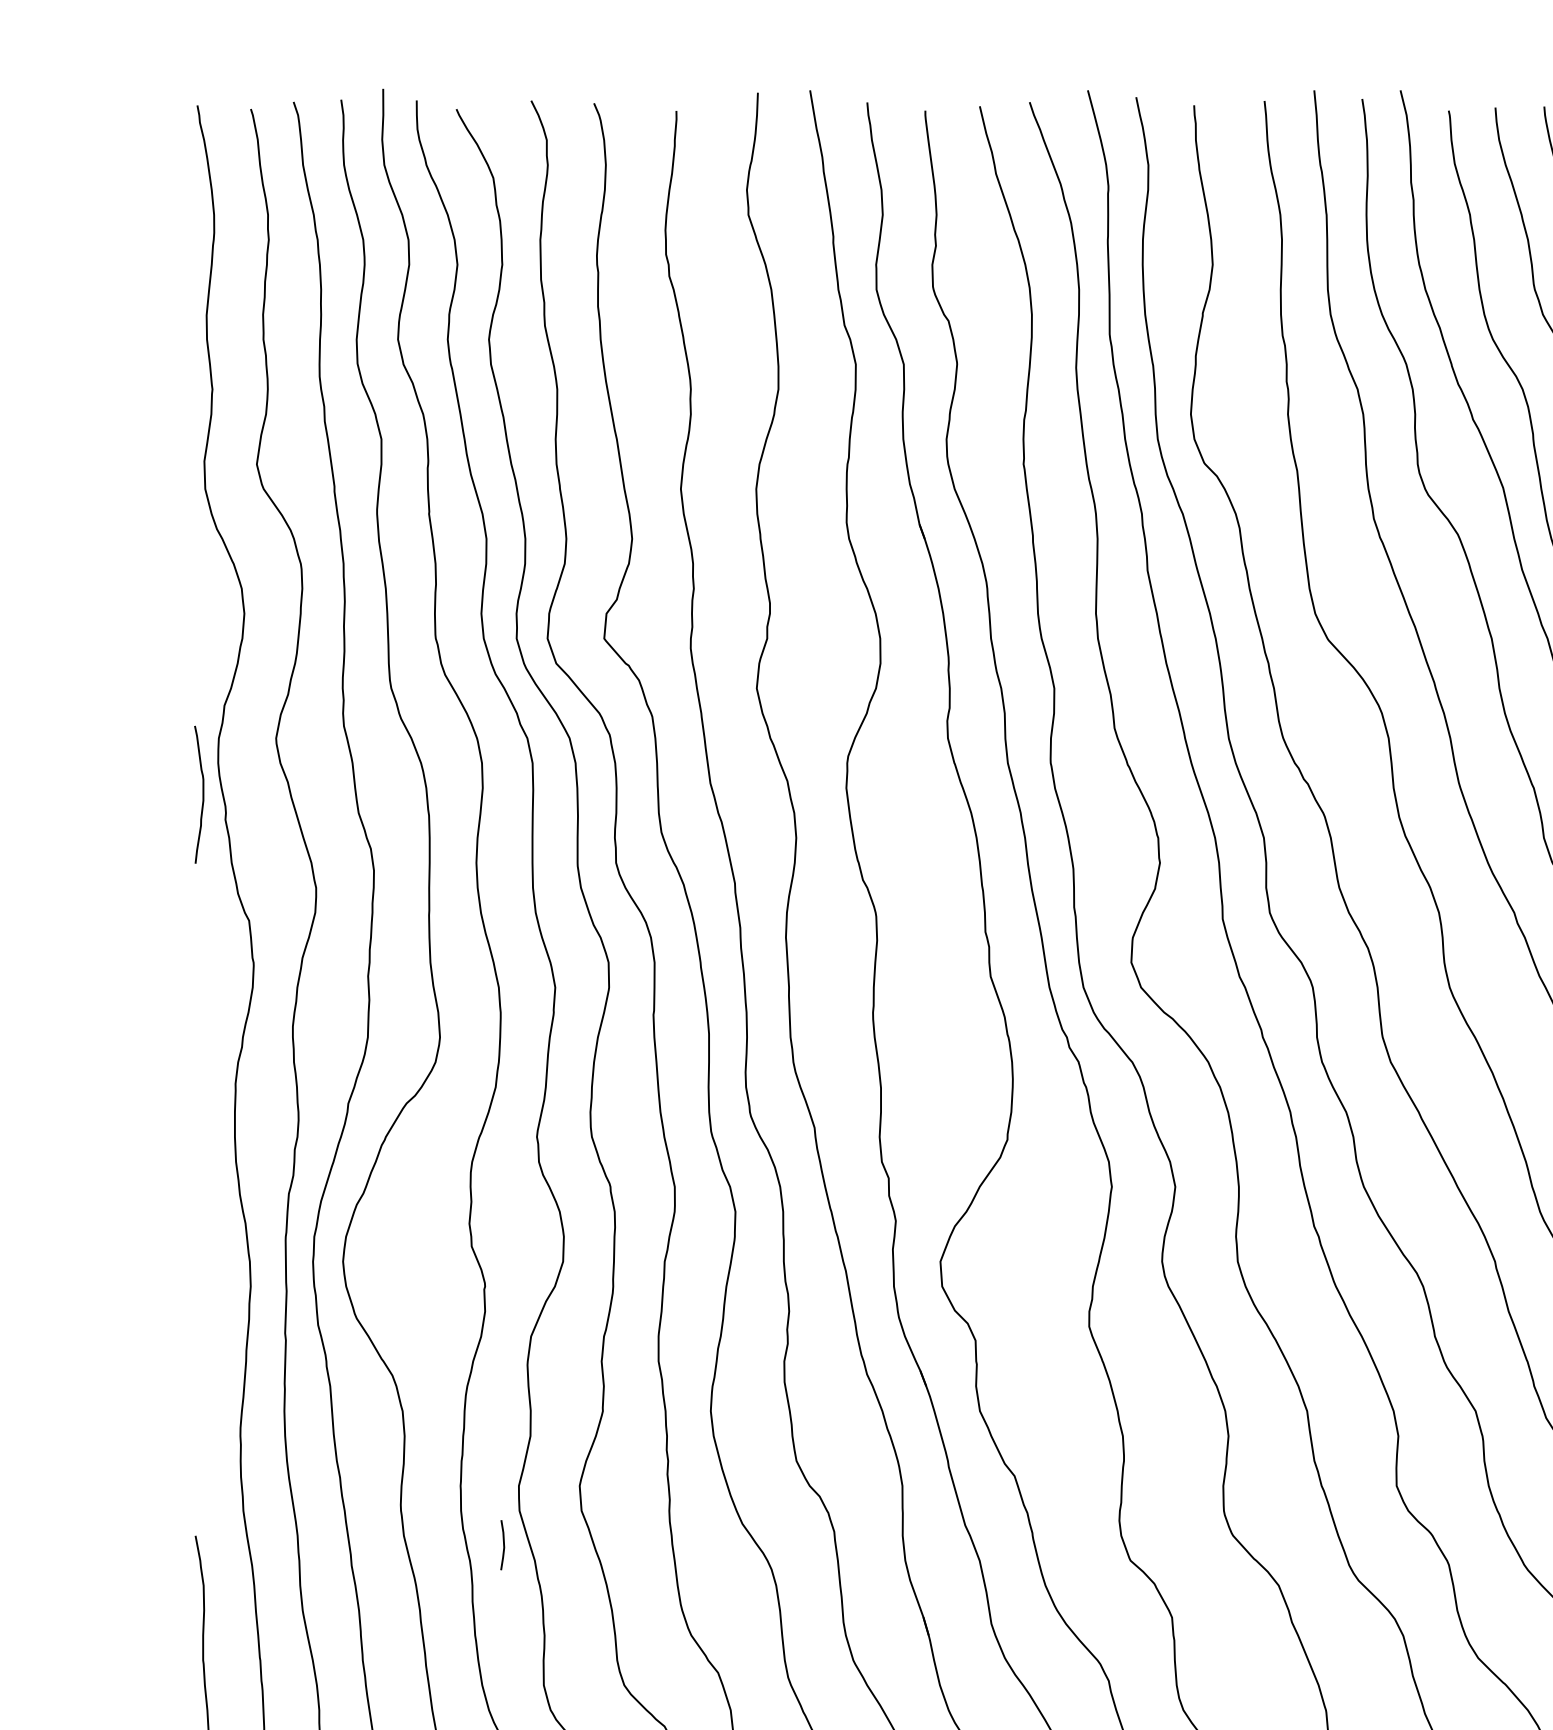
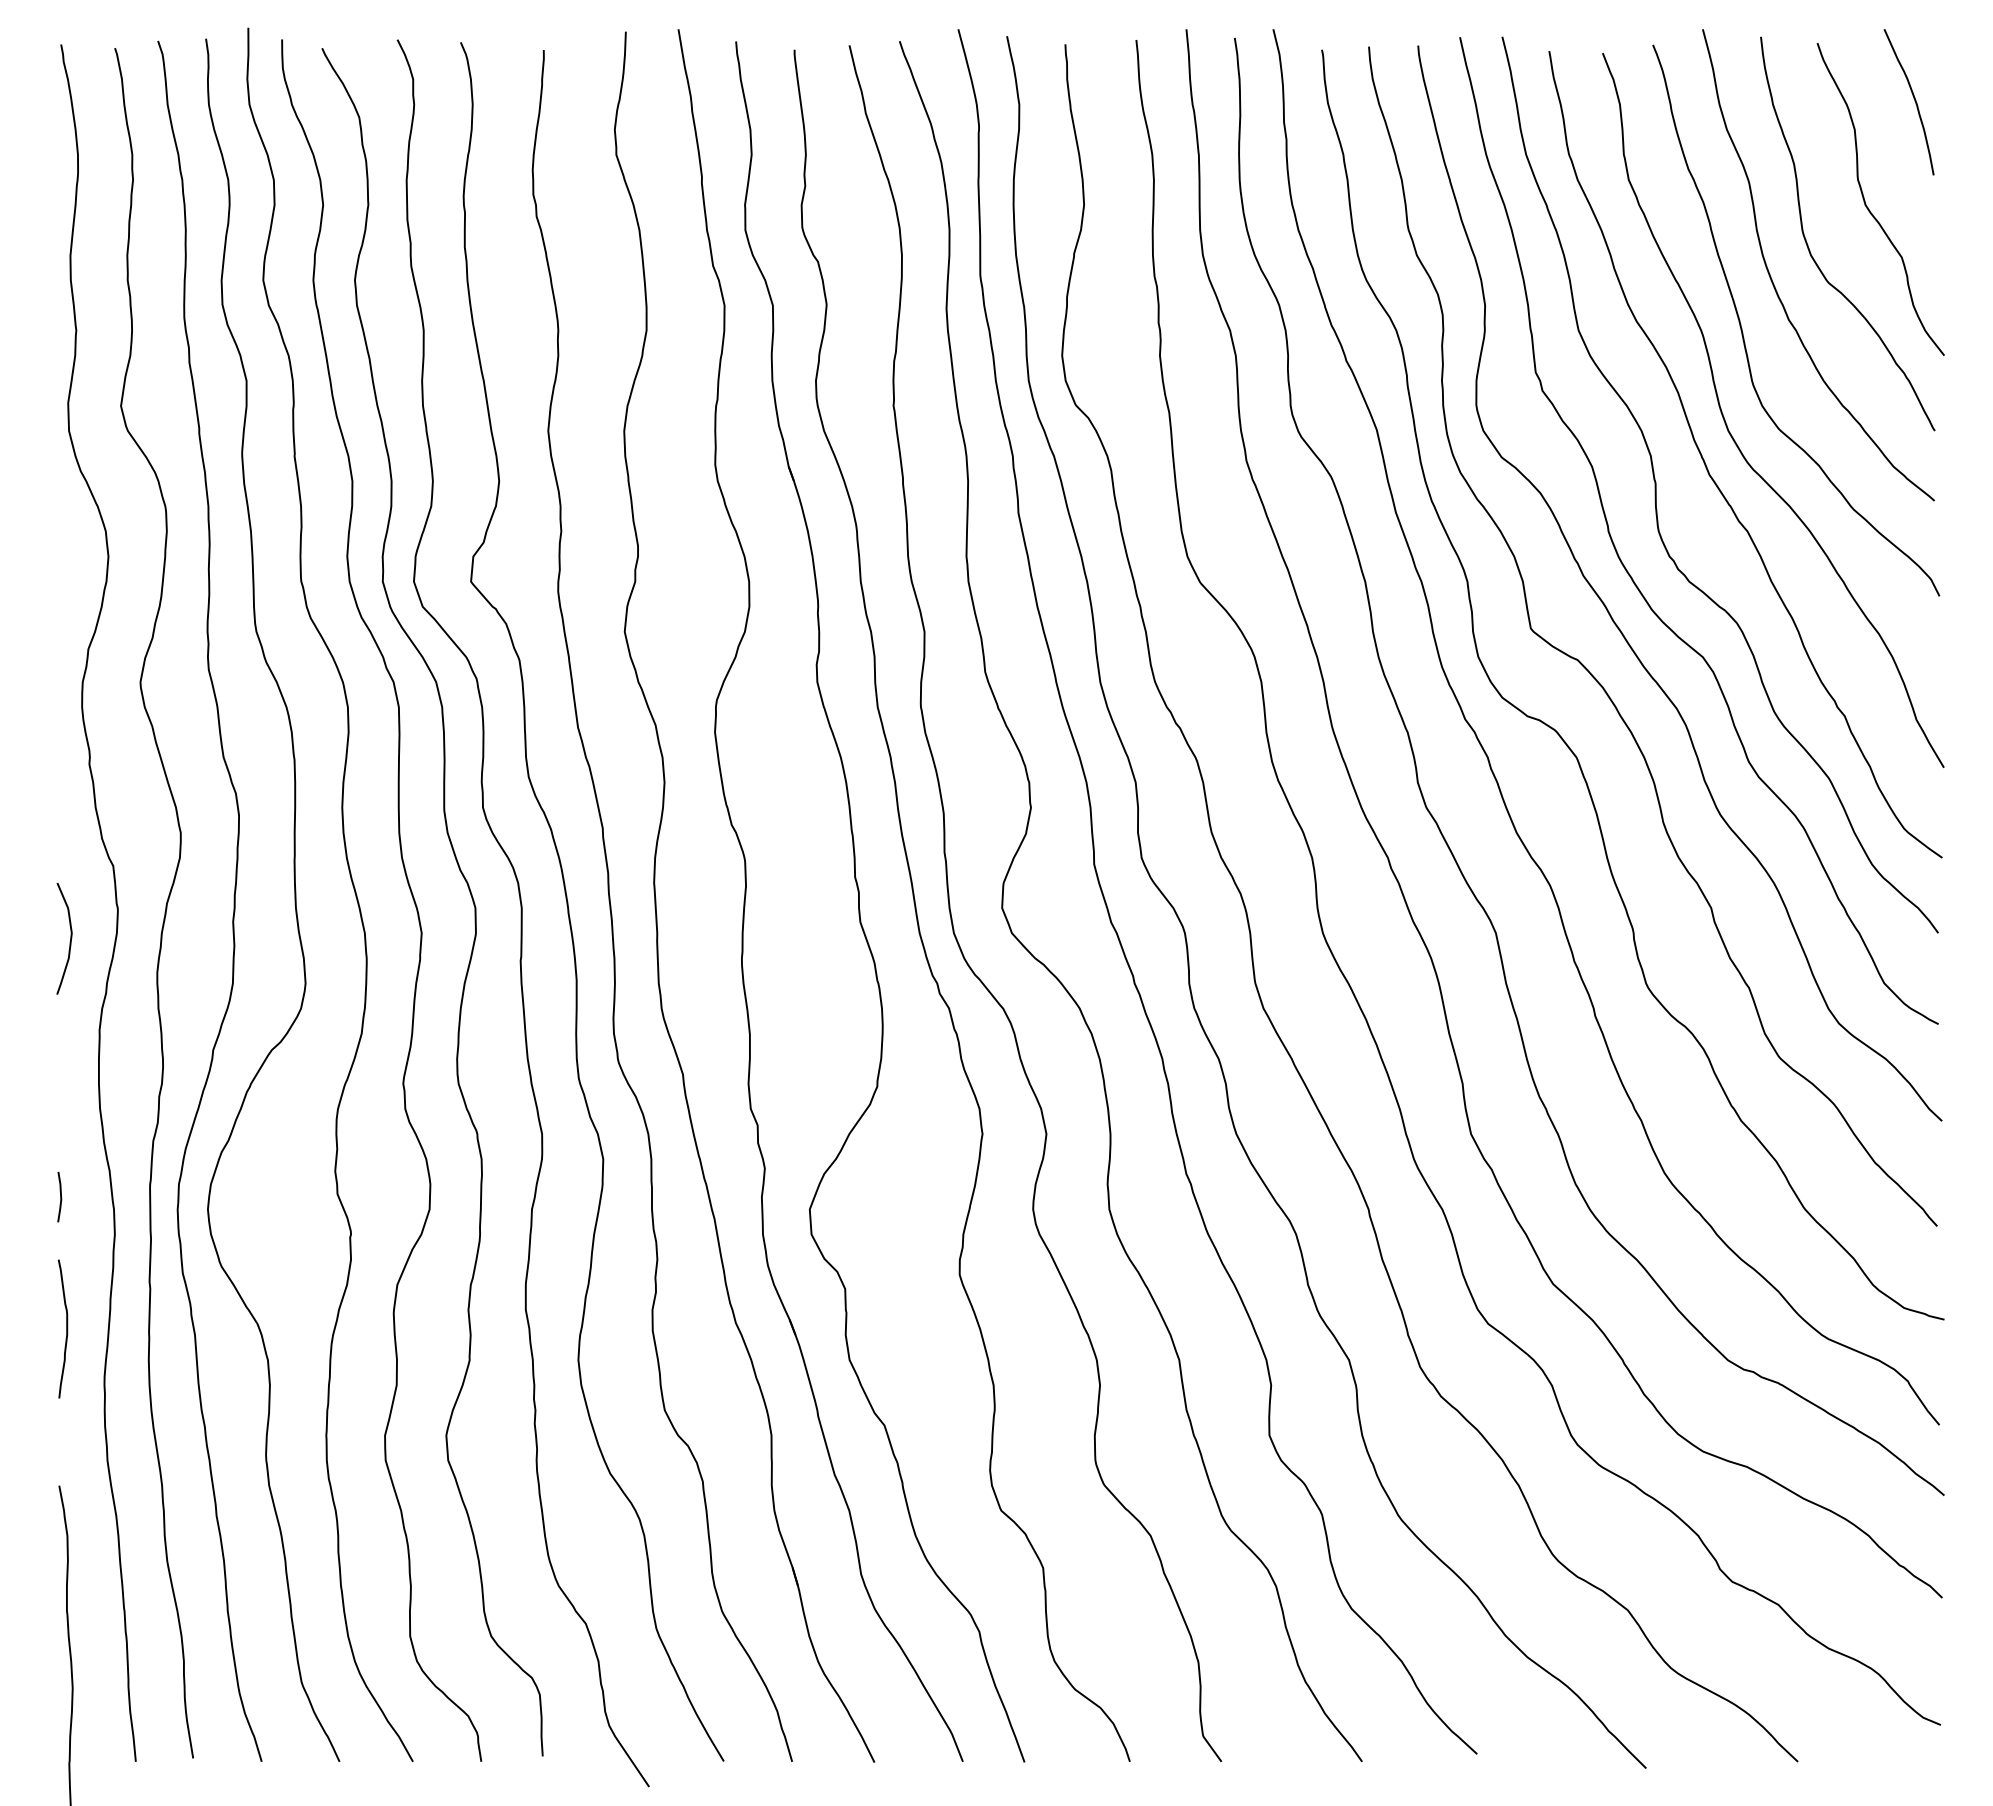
curve: (202, 794) -> (66, 1328), moved
curve: (205, 995) -> (69, 941), added
line: (503, 1544) -> (60, 1196), moved

